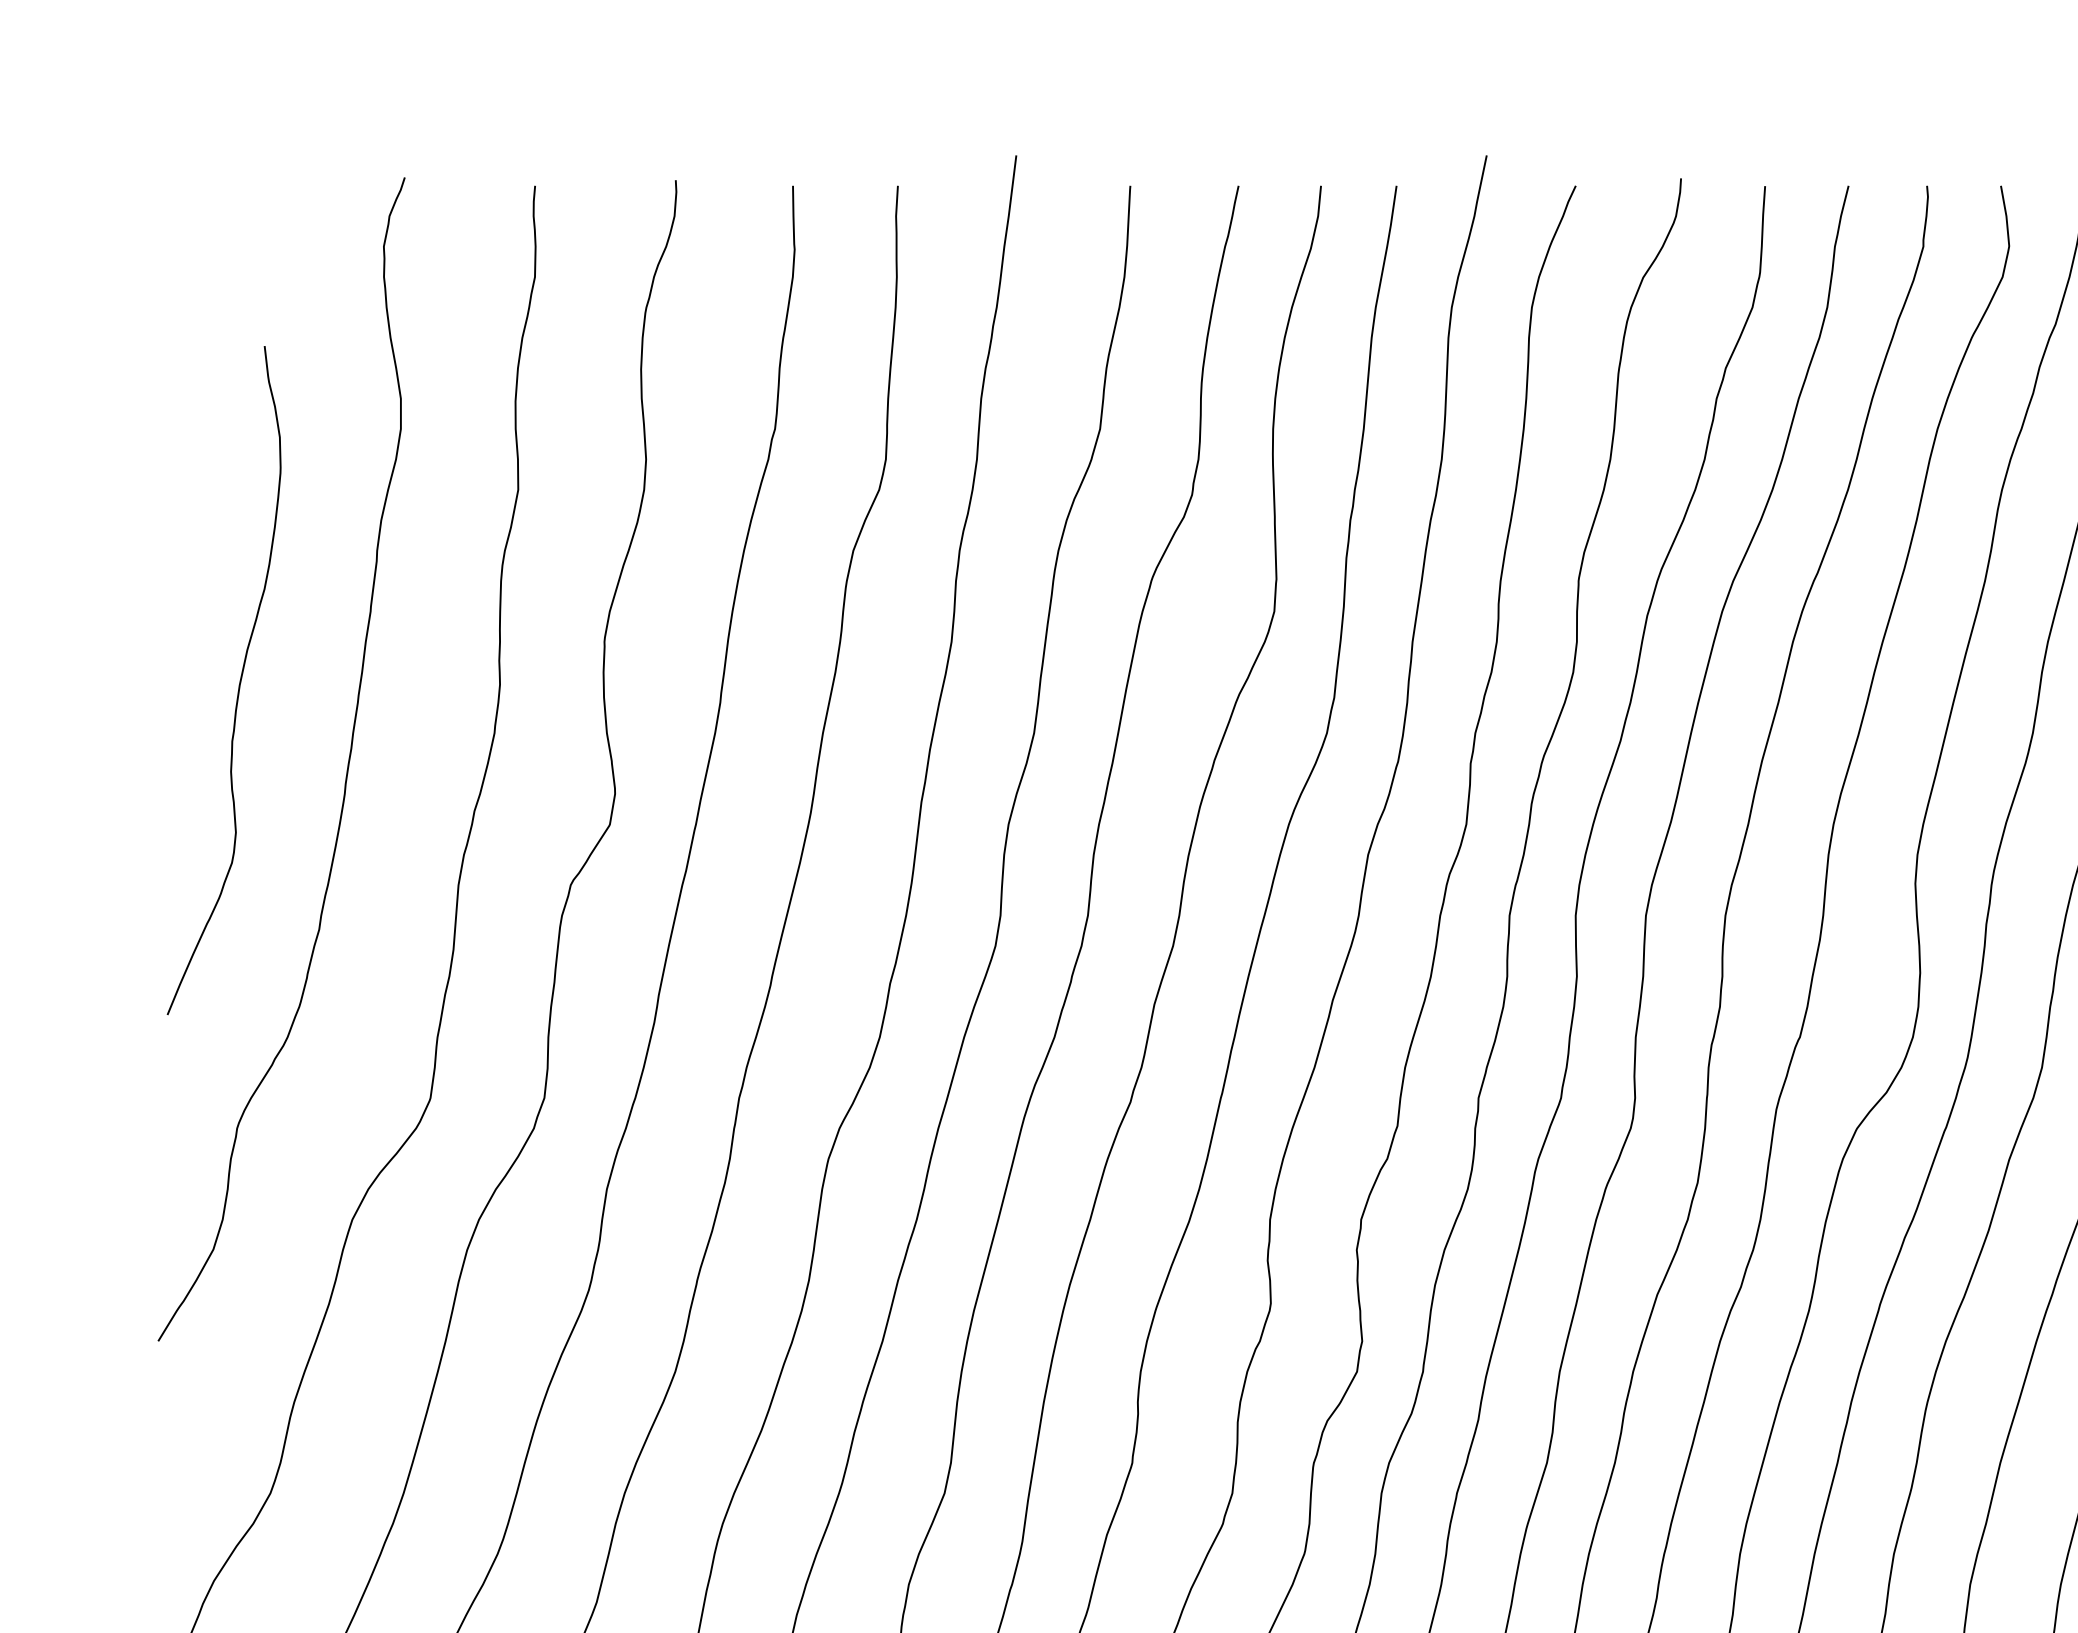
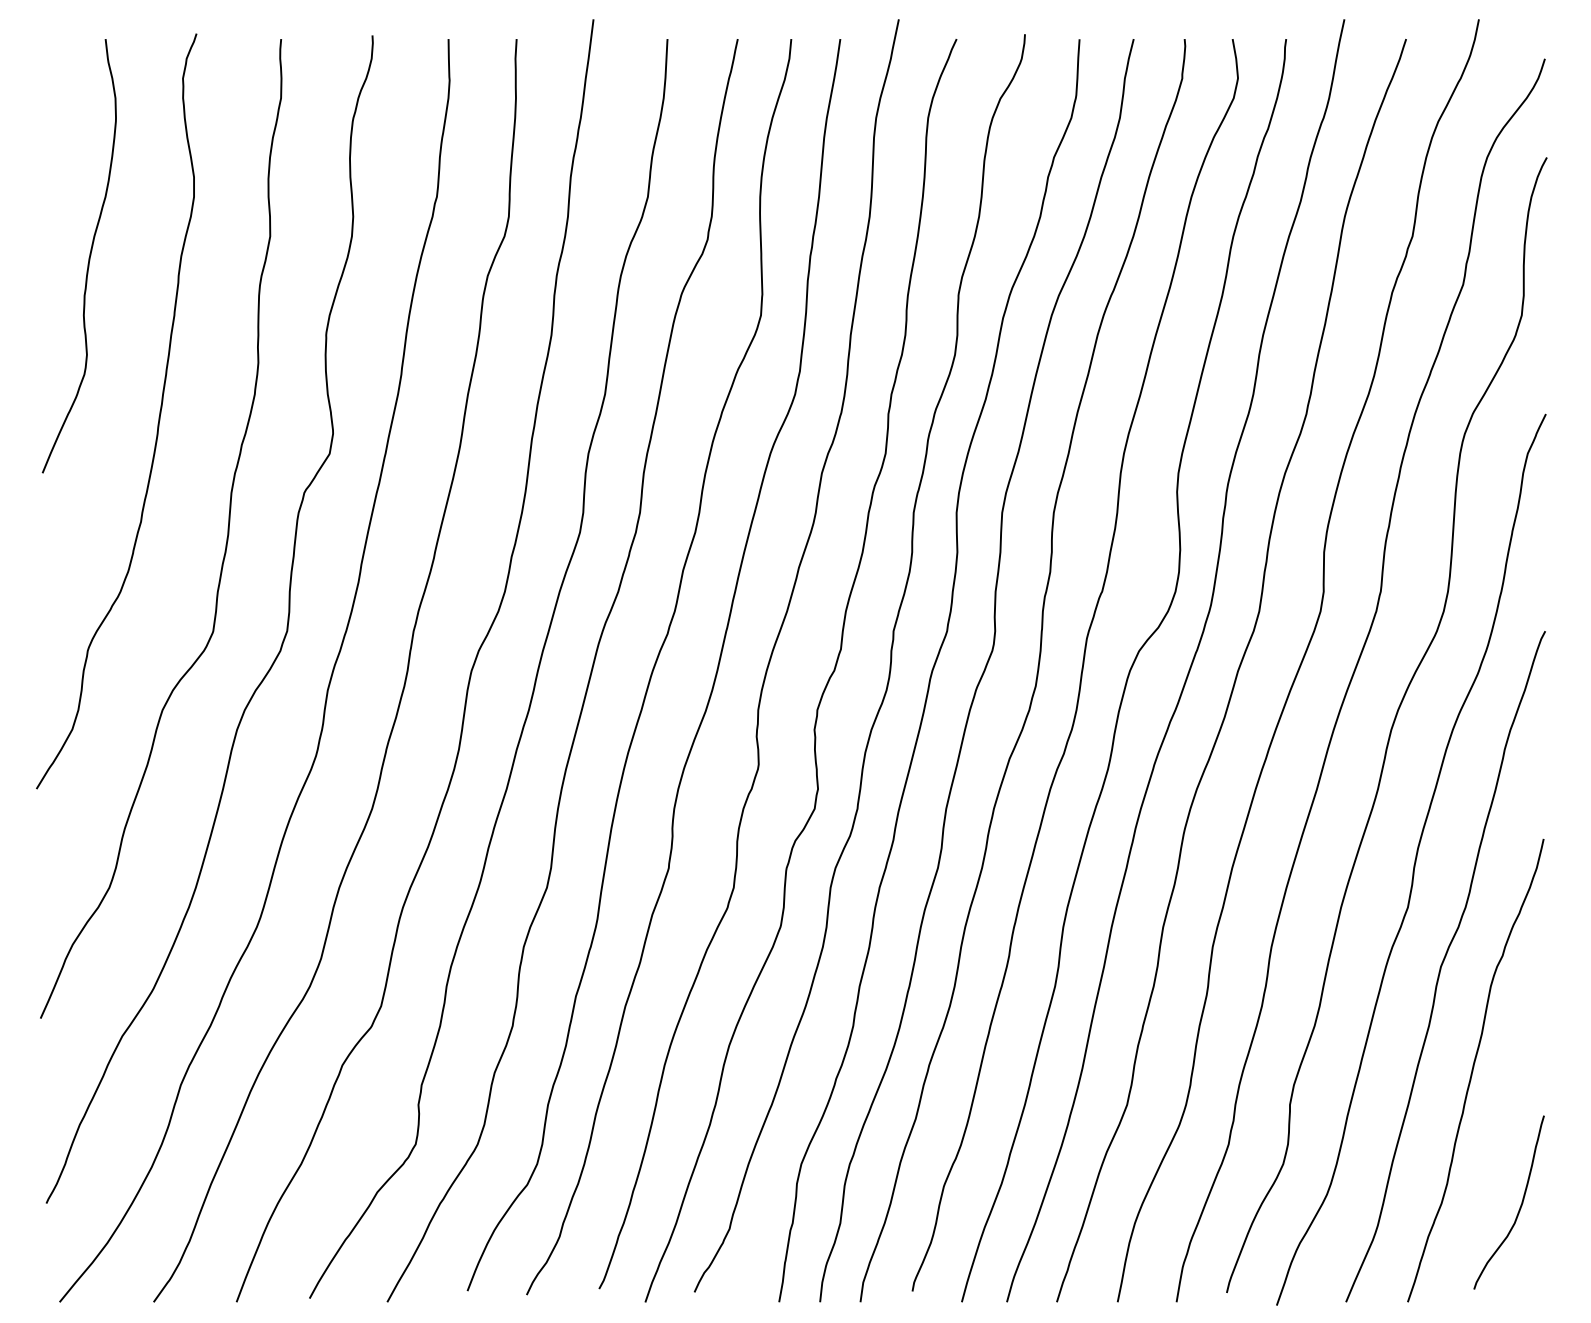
curve: (238, 682) -> (88, 257), moved

